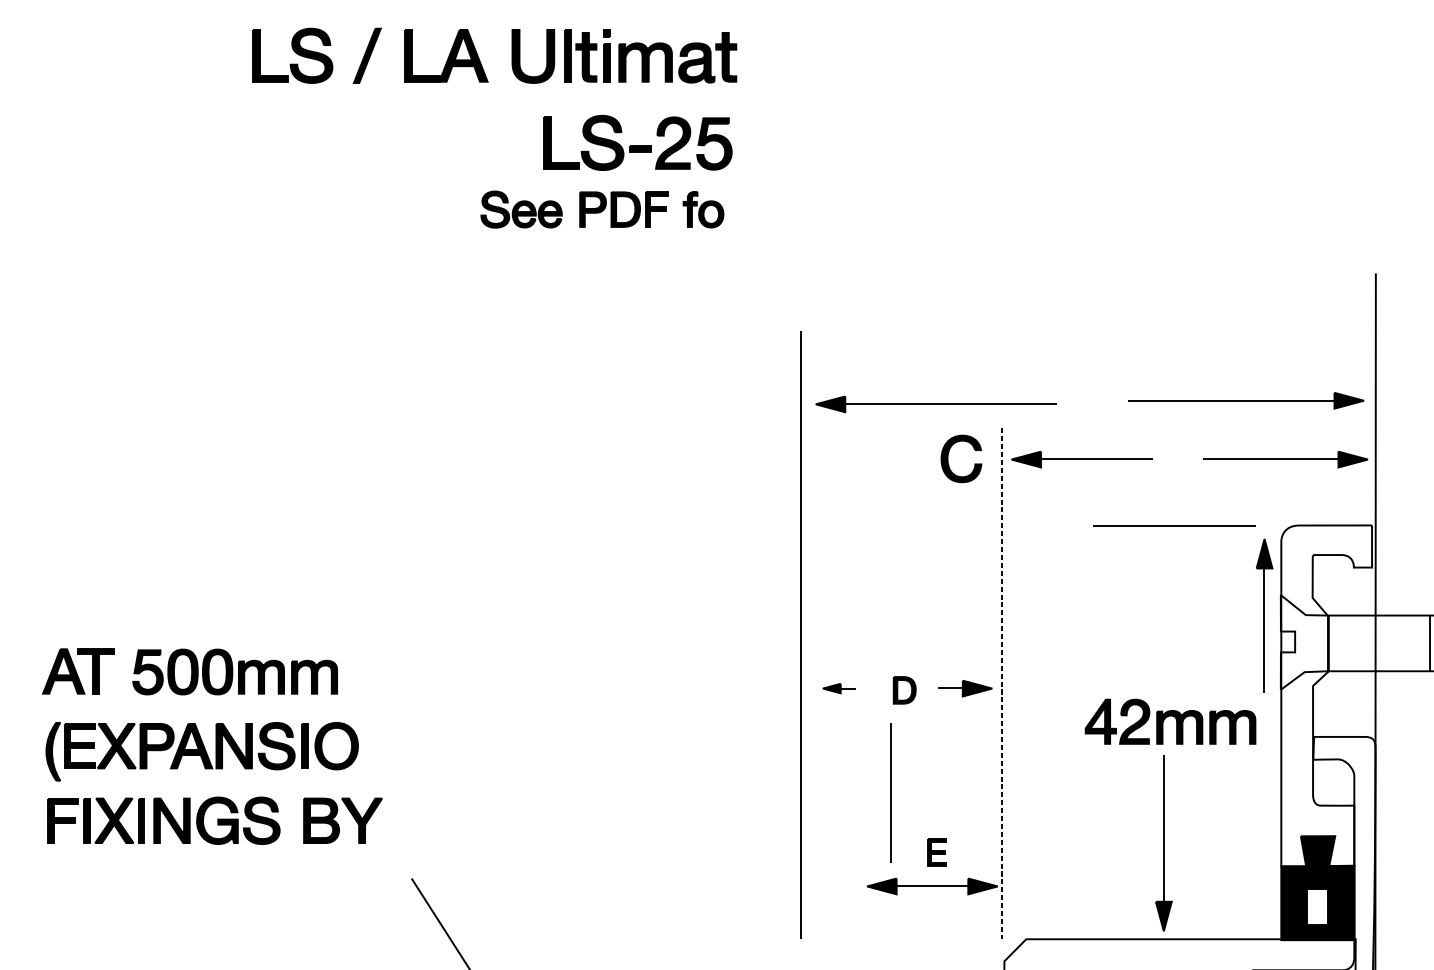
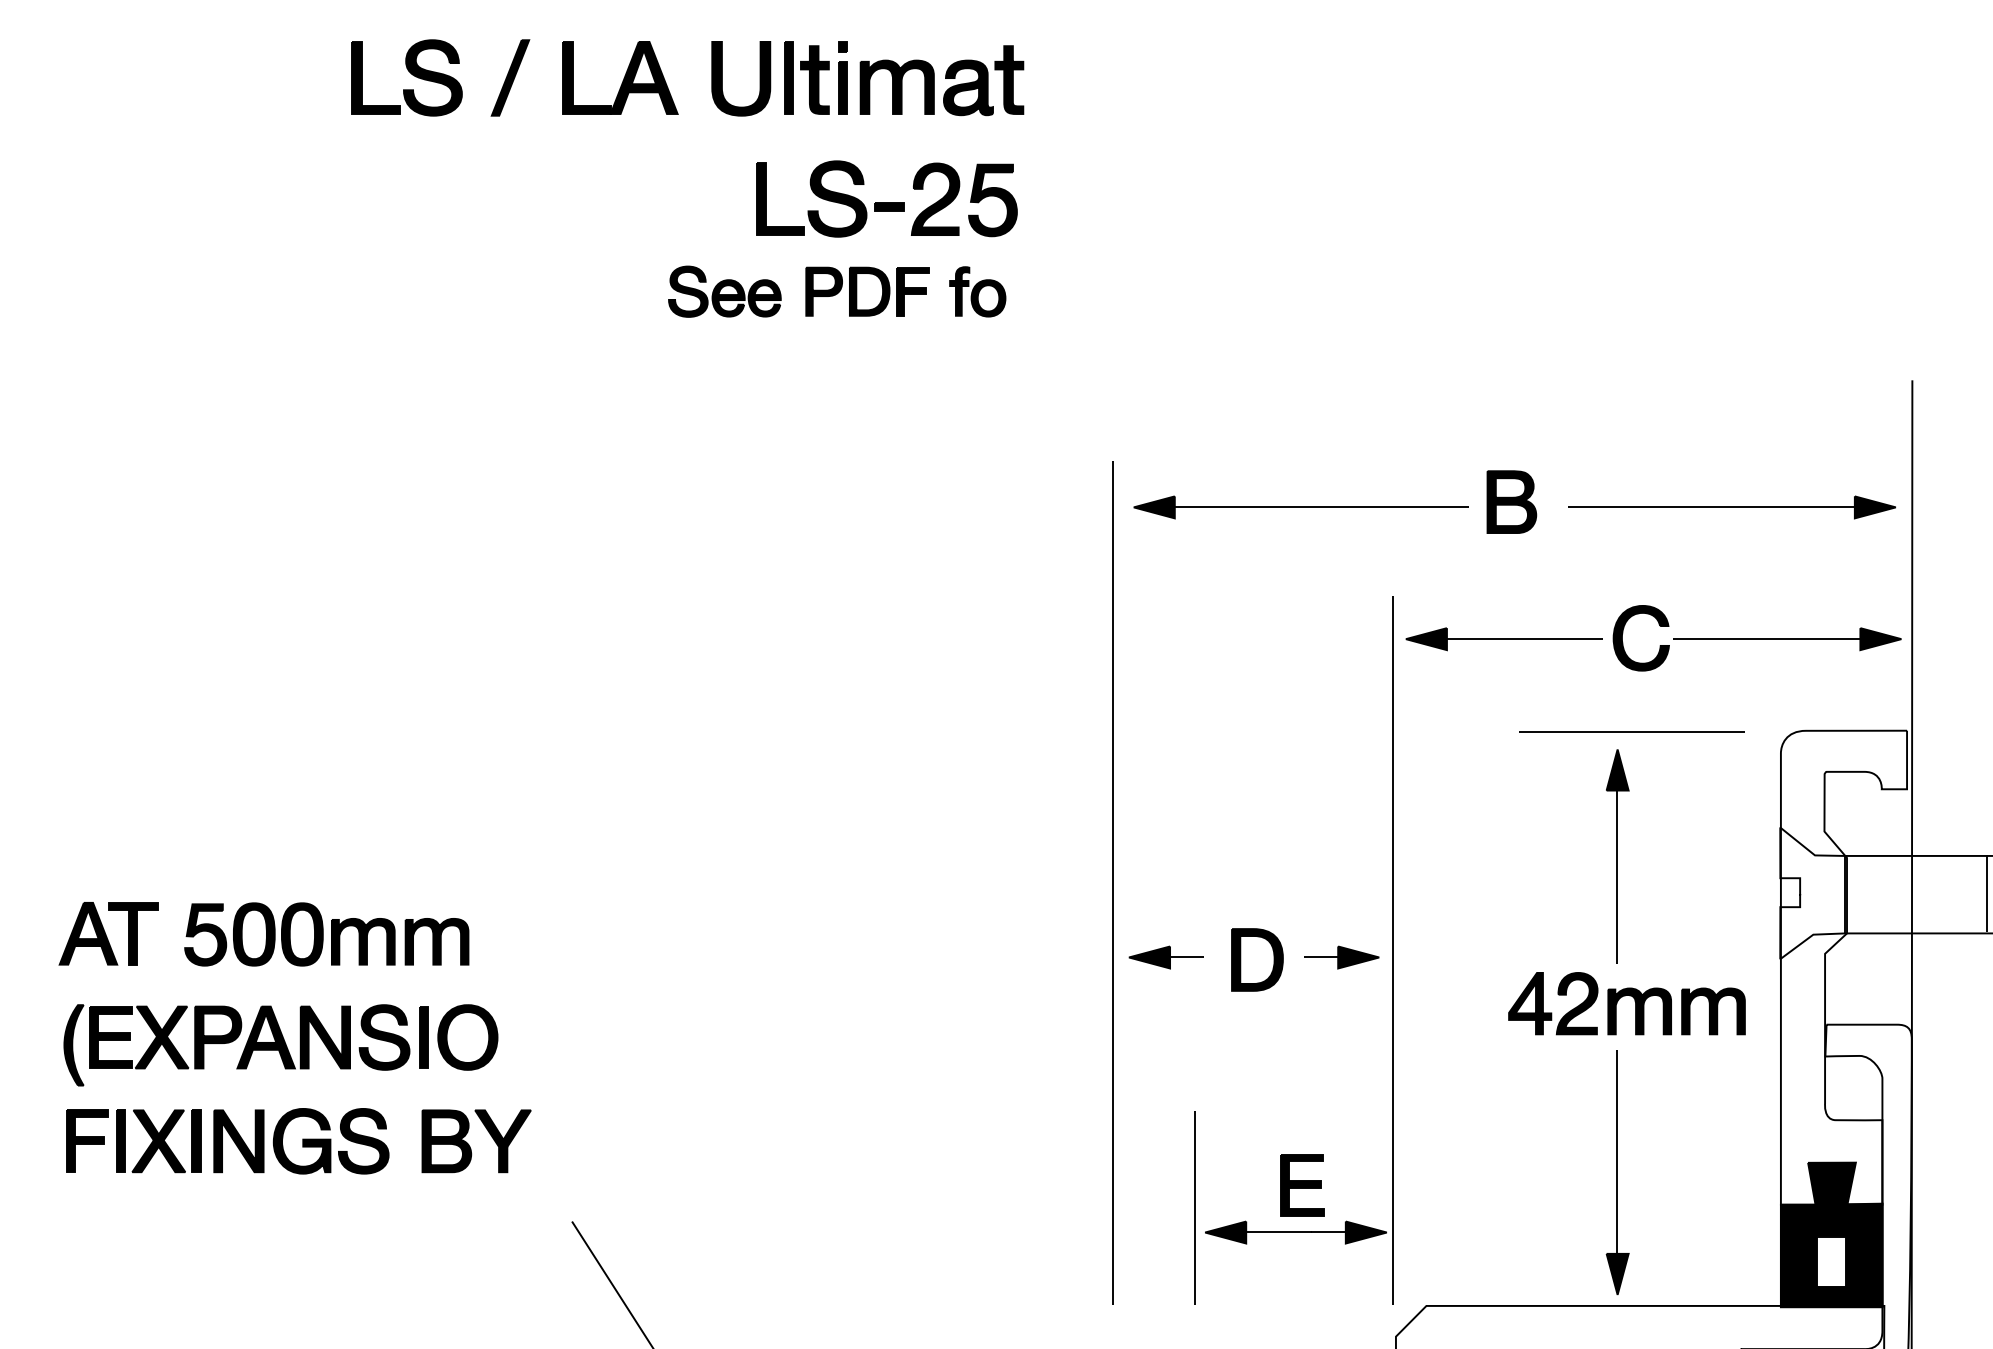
part: (1087, 360) -> (1511, 501), added
part: (1245, 400) -> (1731, 507), moved
part: (935, 404) -> (1300, 507), moved
part: (948, 461) -> (1623, 642), moved
part: (1264, 615) -> (1617, 856), moved
line: (1002, 683) -> (1393, 950), dashed -> solid
part: (838, 688) -> (1165, 957), size x1.67
part: (904, 690) -> (1257, 959), size x1.67
line: (890, 792) -> (1194, 1207), moved
part: (937, 852) -> (1302, 1185), size x1.67

